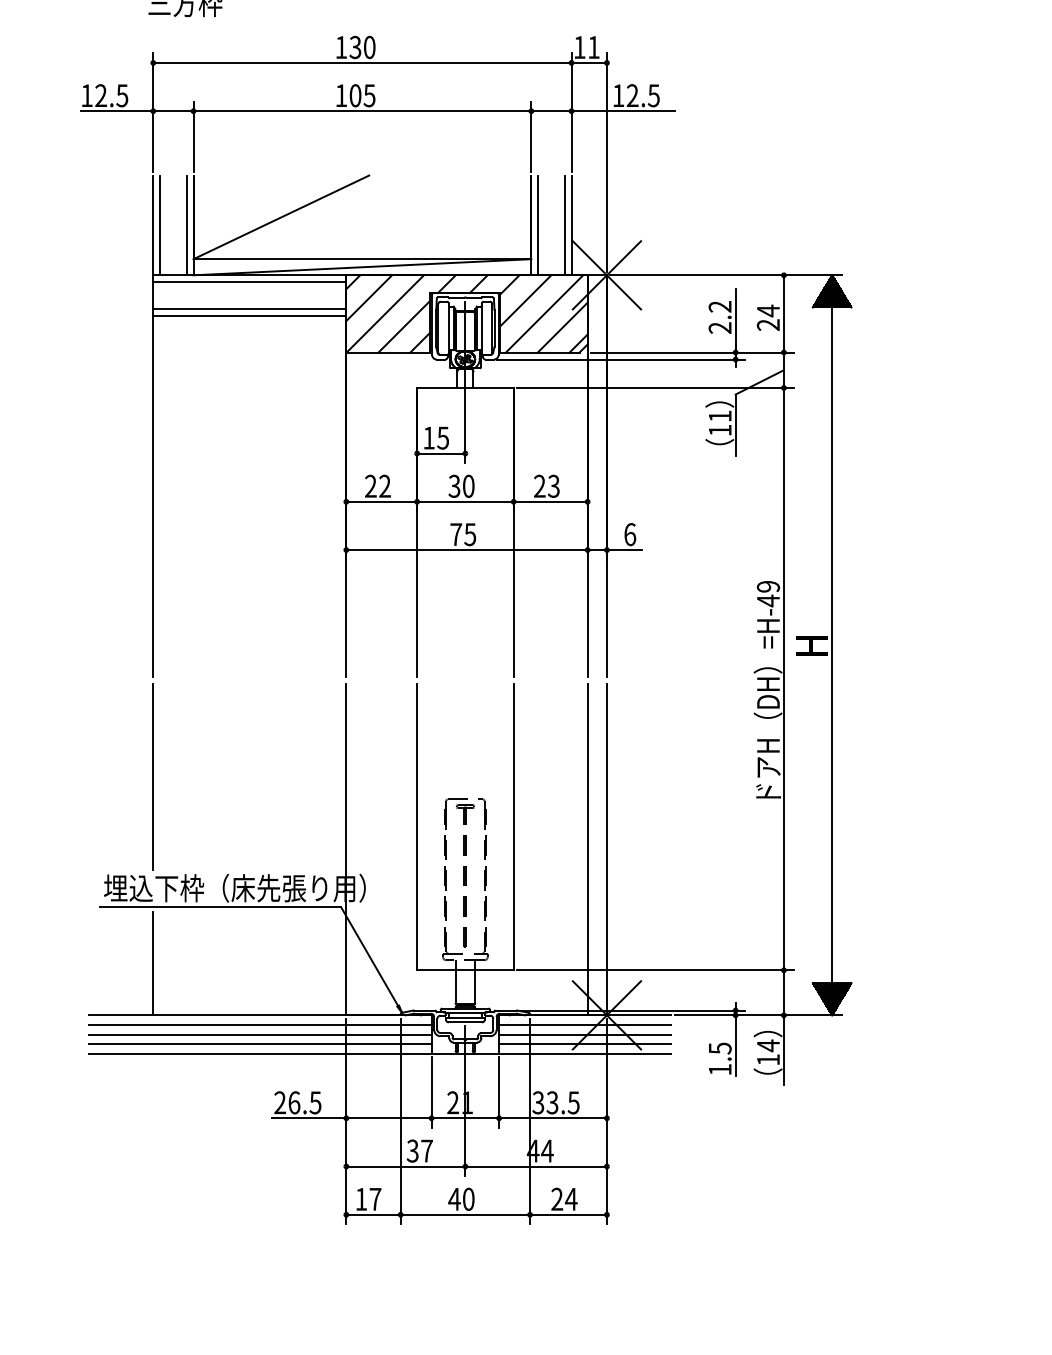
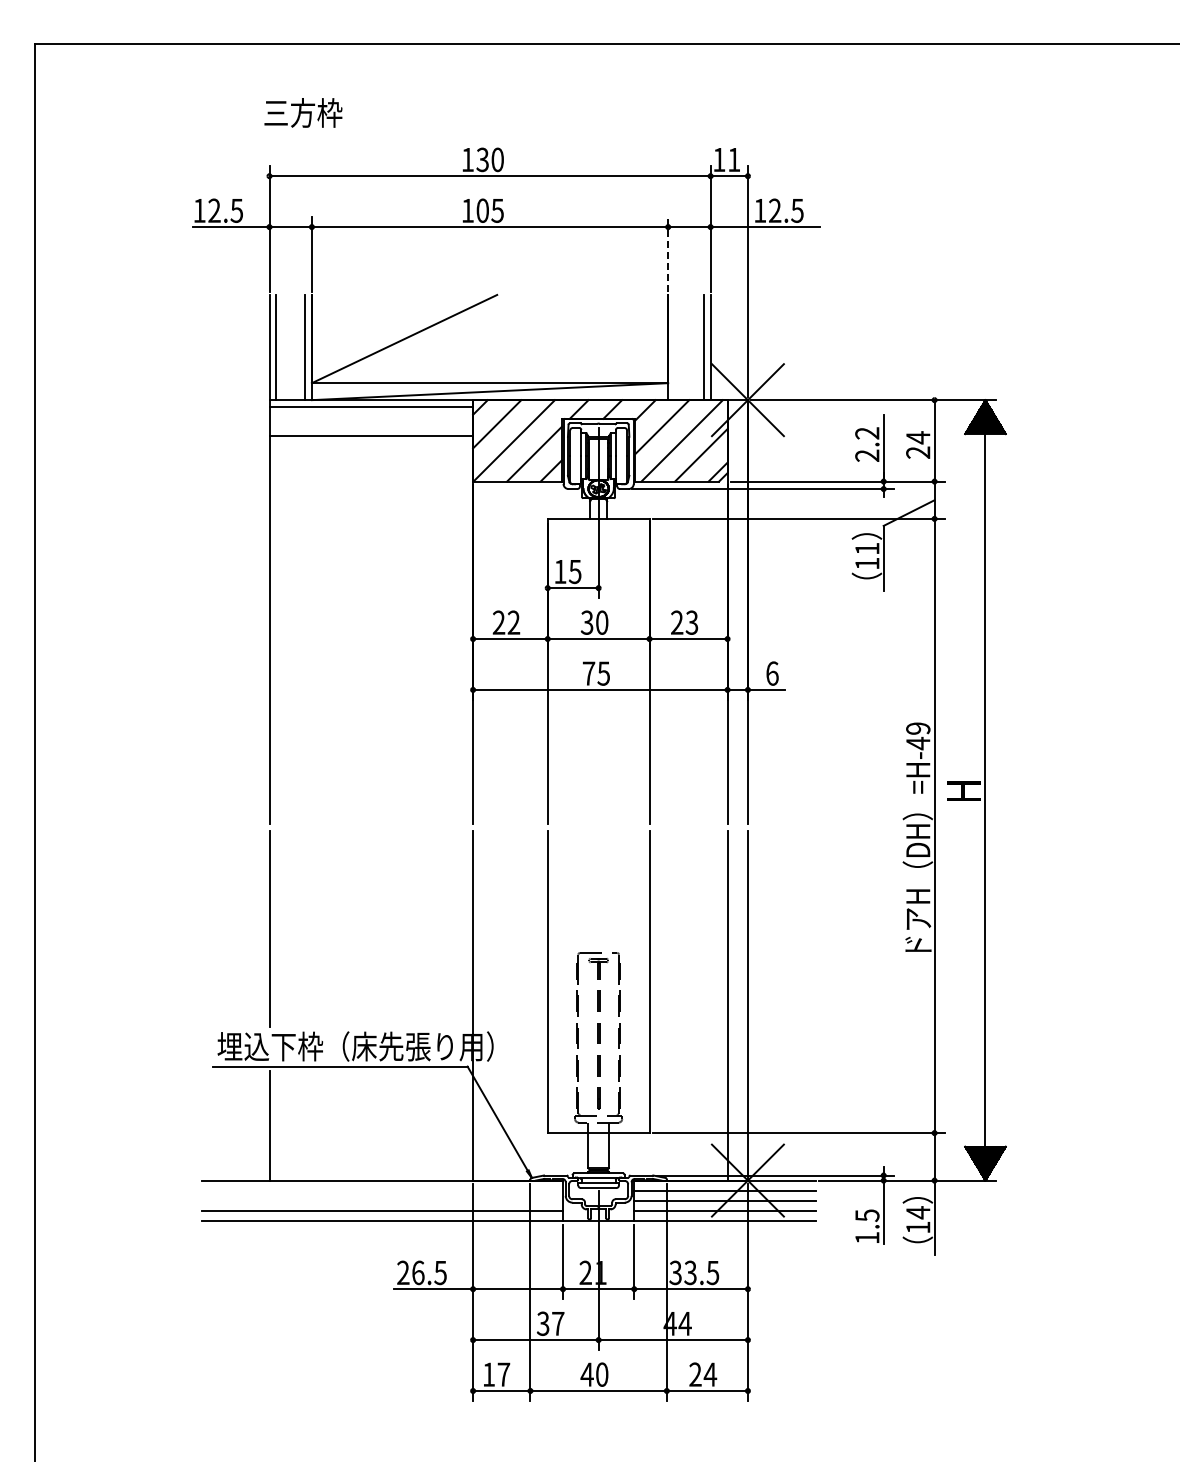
line: (531, 136) -> (668, 253), solid -> dashed
line: (538, 225) -> (675, 347), removed
line: (249, 315) -> (371, 442), removed
line: (260, 1024) -> (382, 1190), removed
line: (260, 1034) -> (382, 1200), removed

